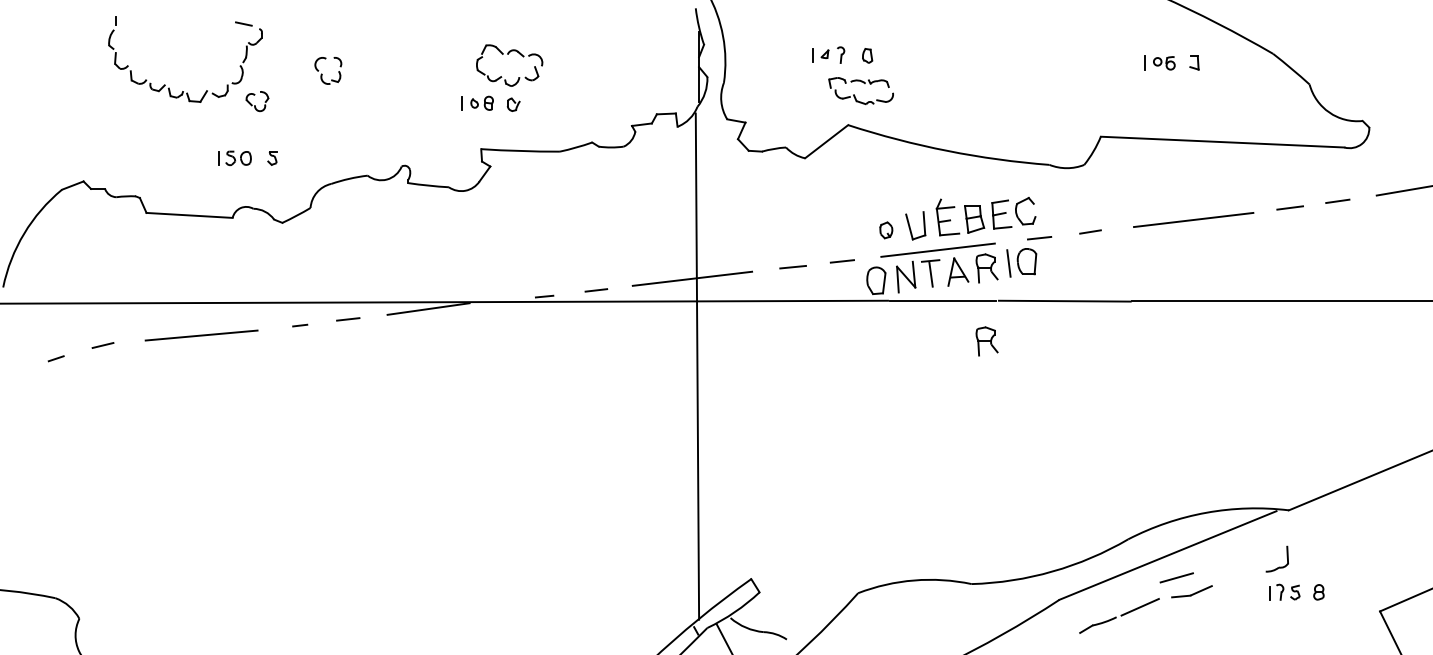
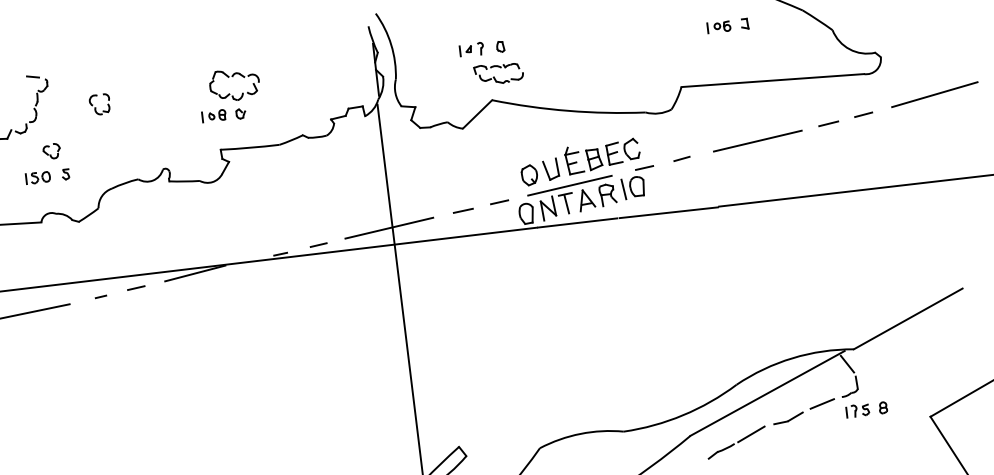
part: (257, 101) -> (51, 151), moved
part: (886, 230) -> (529, 175), size x1.67
part: (986, 341) -> (613, 249), removed
line: (1277, 528) -> (846, 363), added
line: (1176, 577) -> (822, 403), moved

